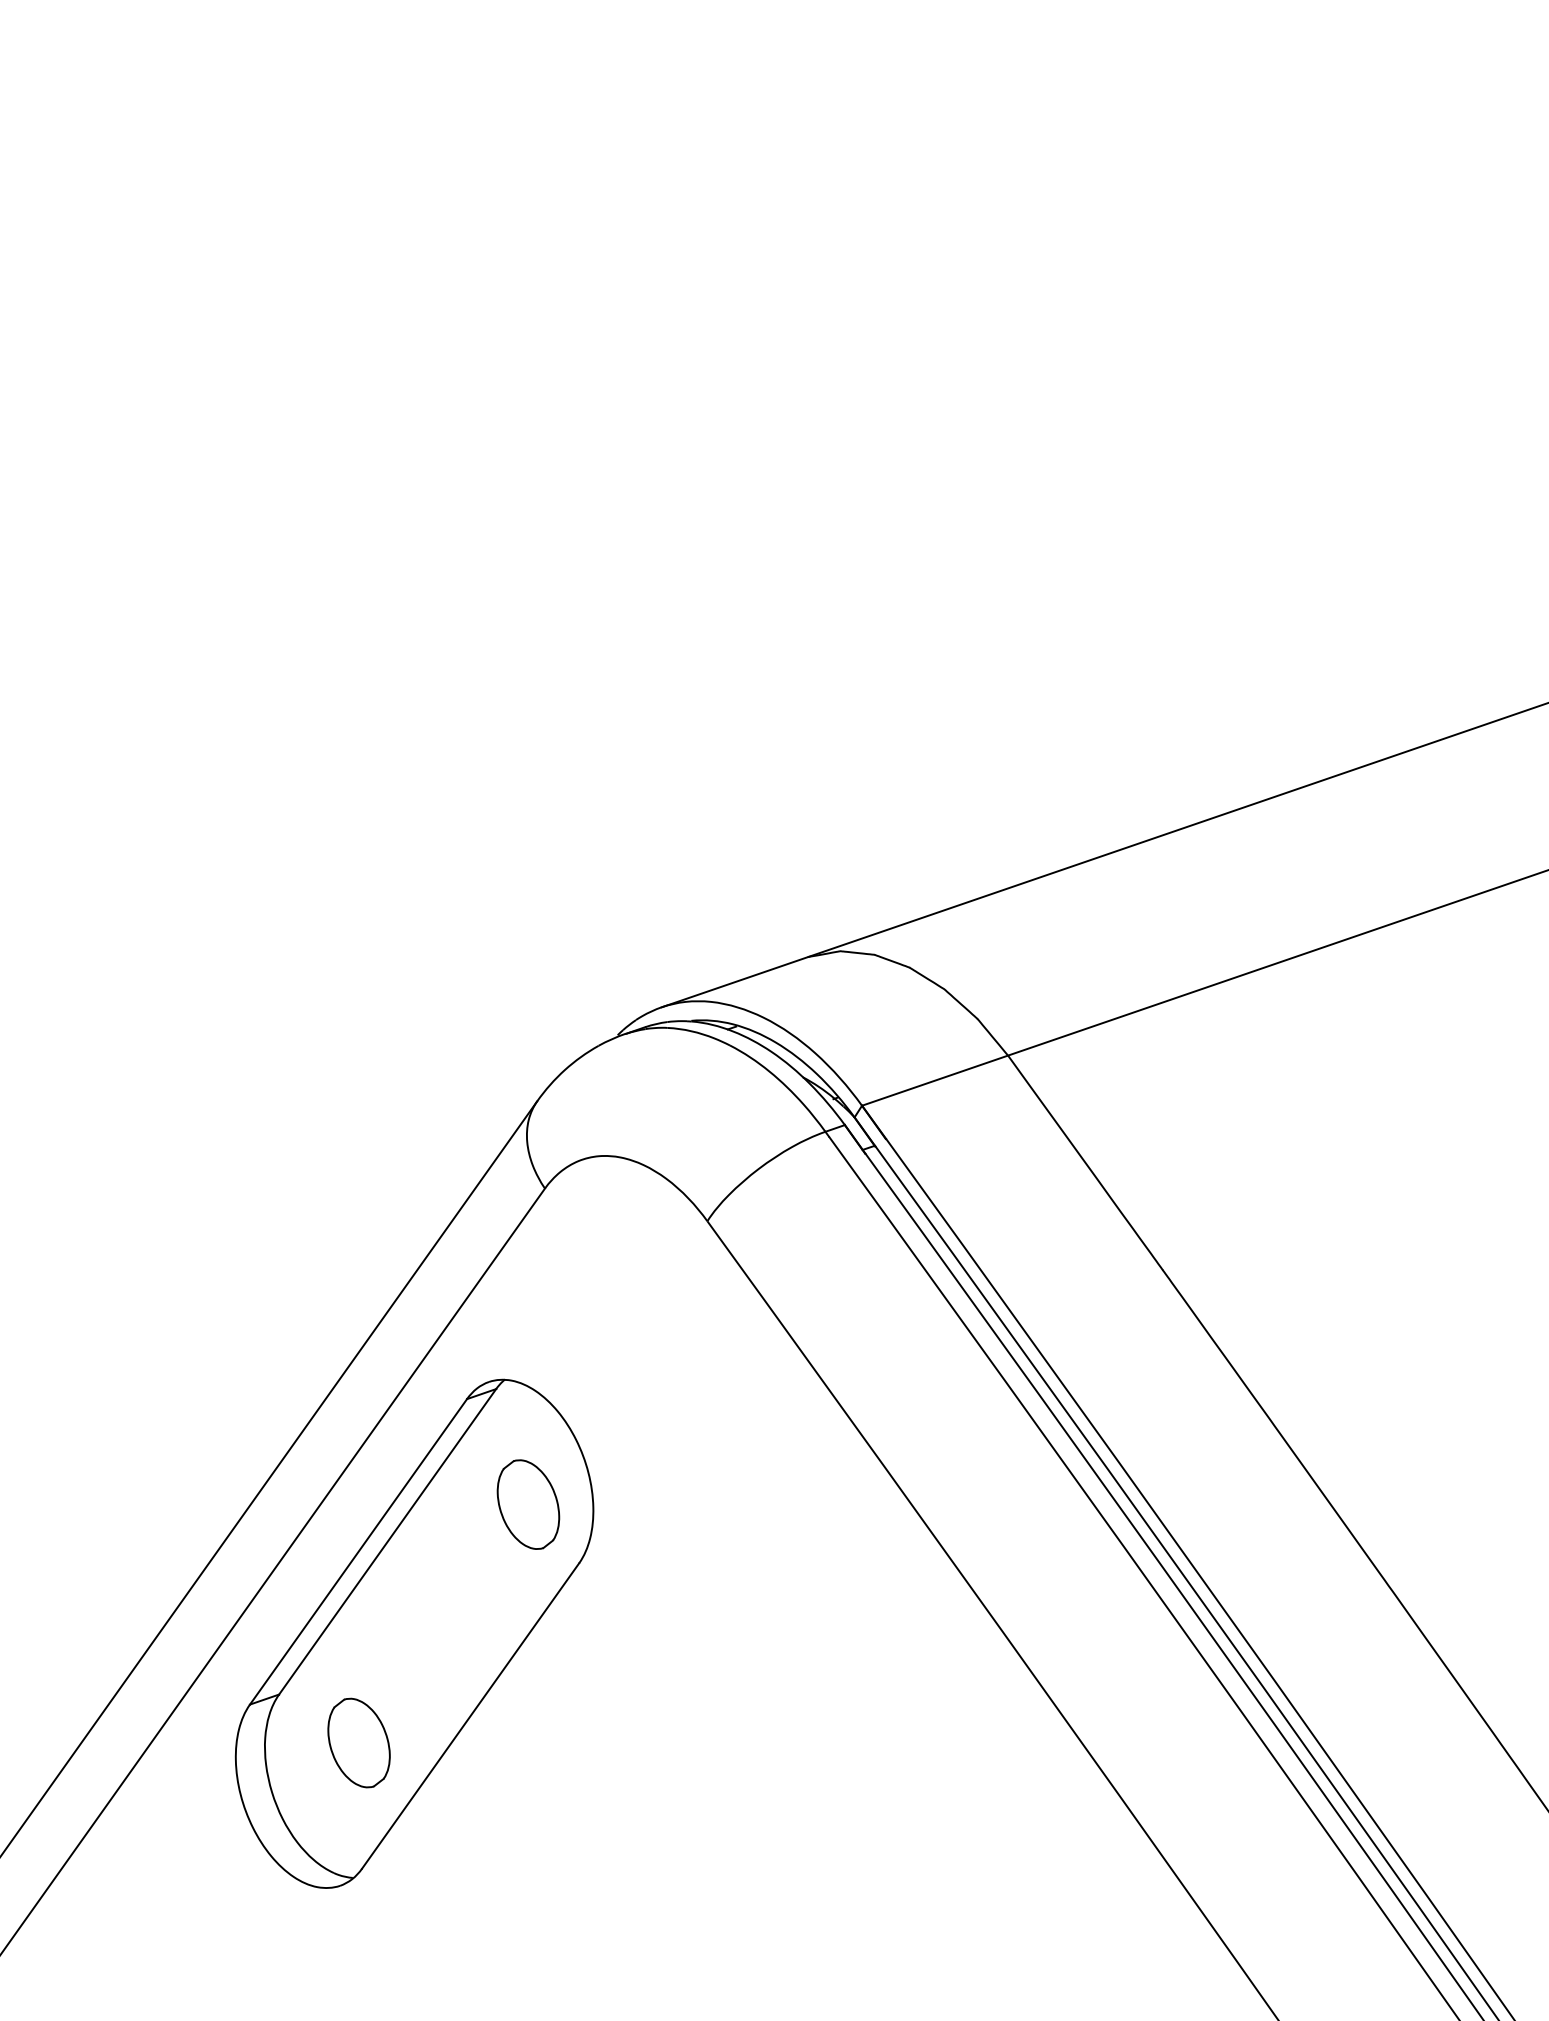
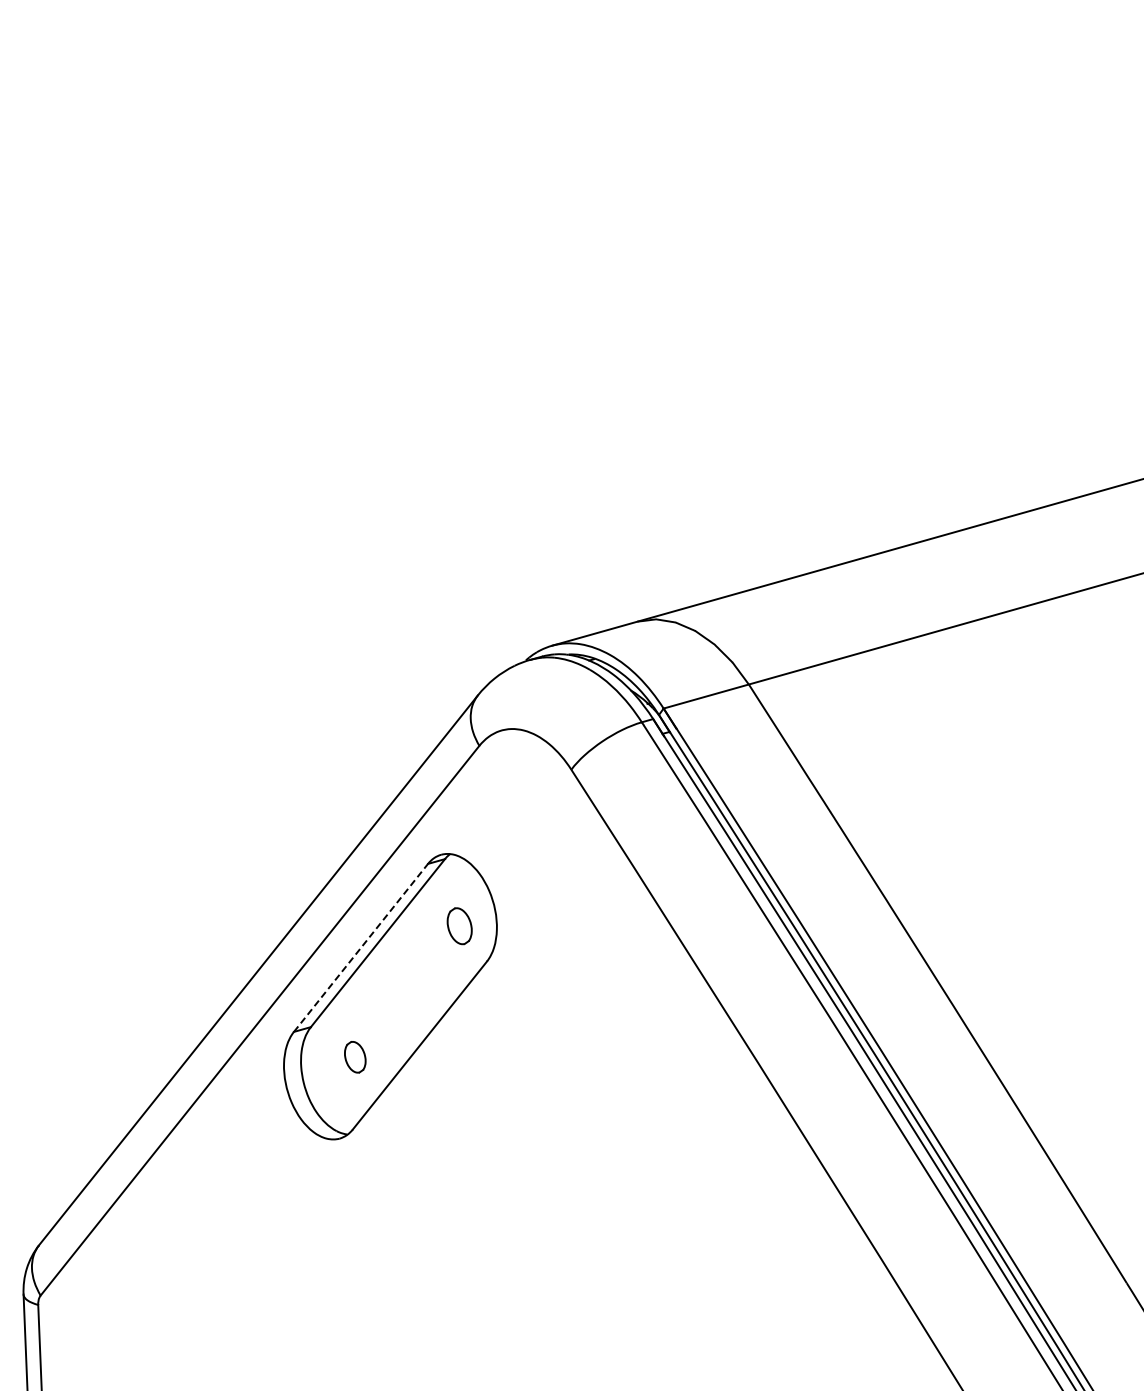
part: (527, 1503) -> (459, 925), size x0.7
line: (359, 1551) -> (361, 947), solid -> dashed
part: (359, 1741) -> (355, 1056), size x0.6

